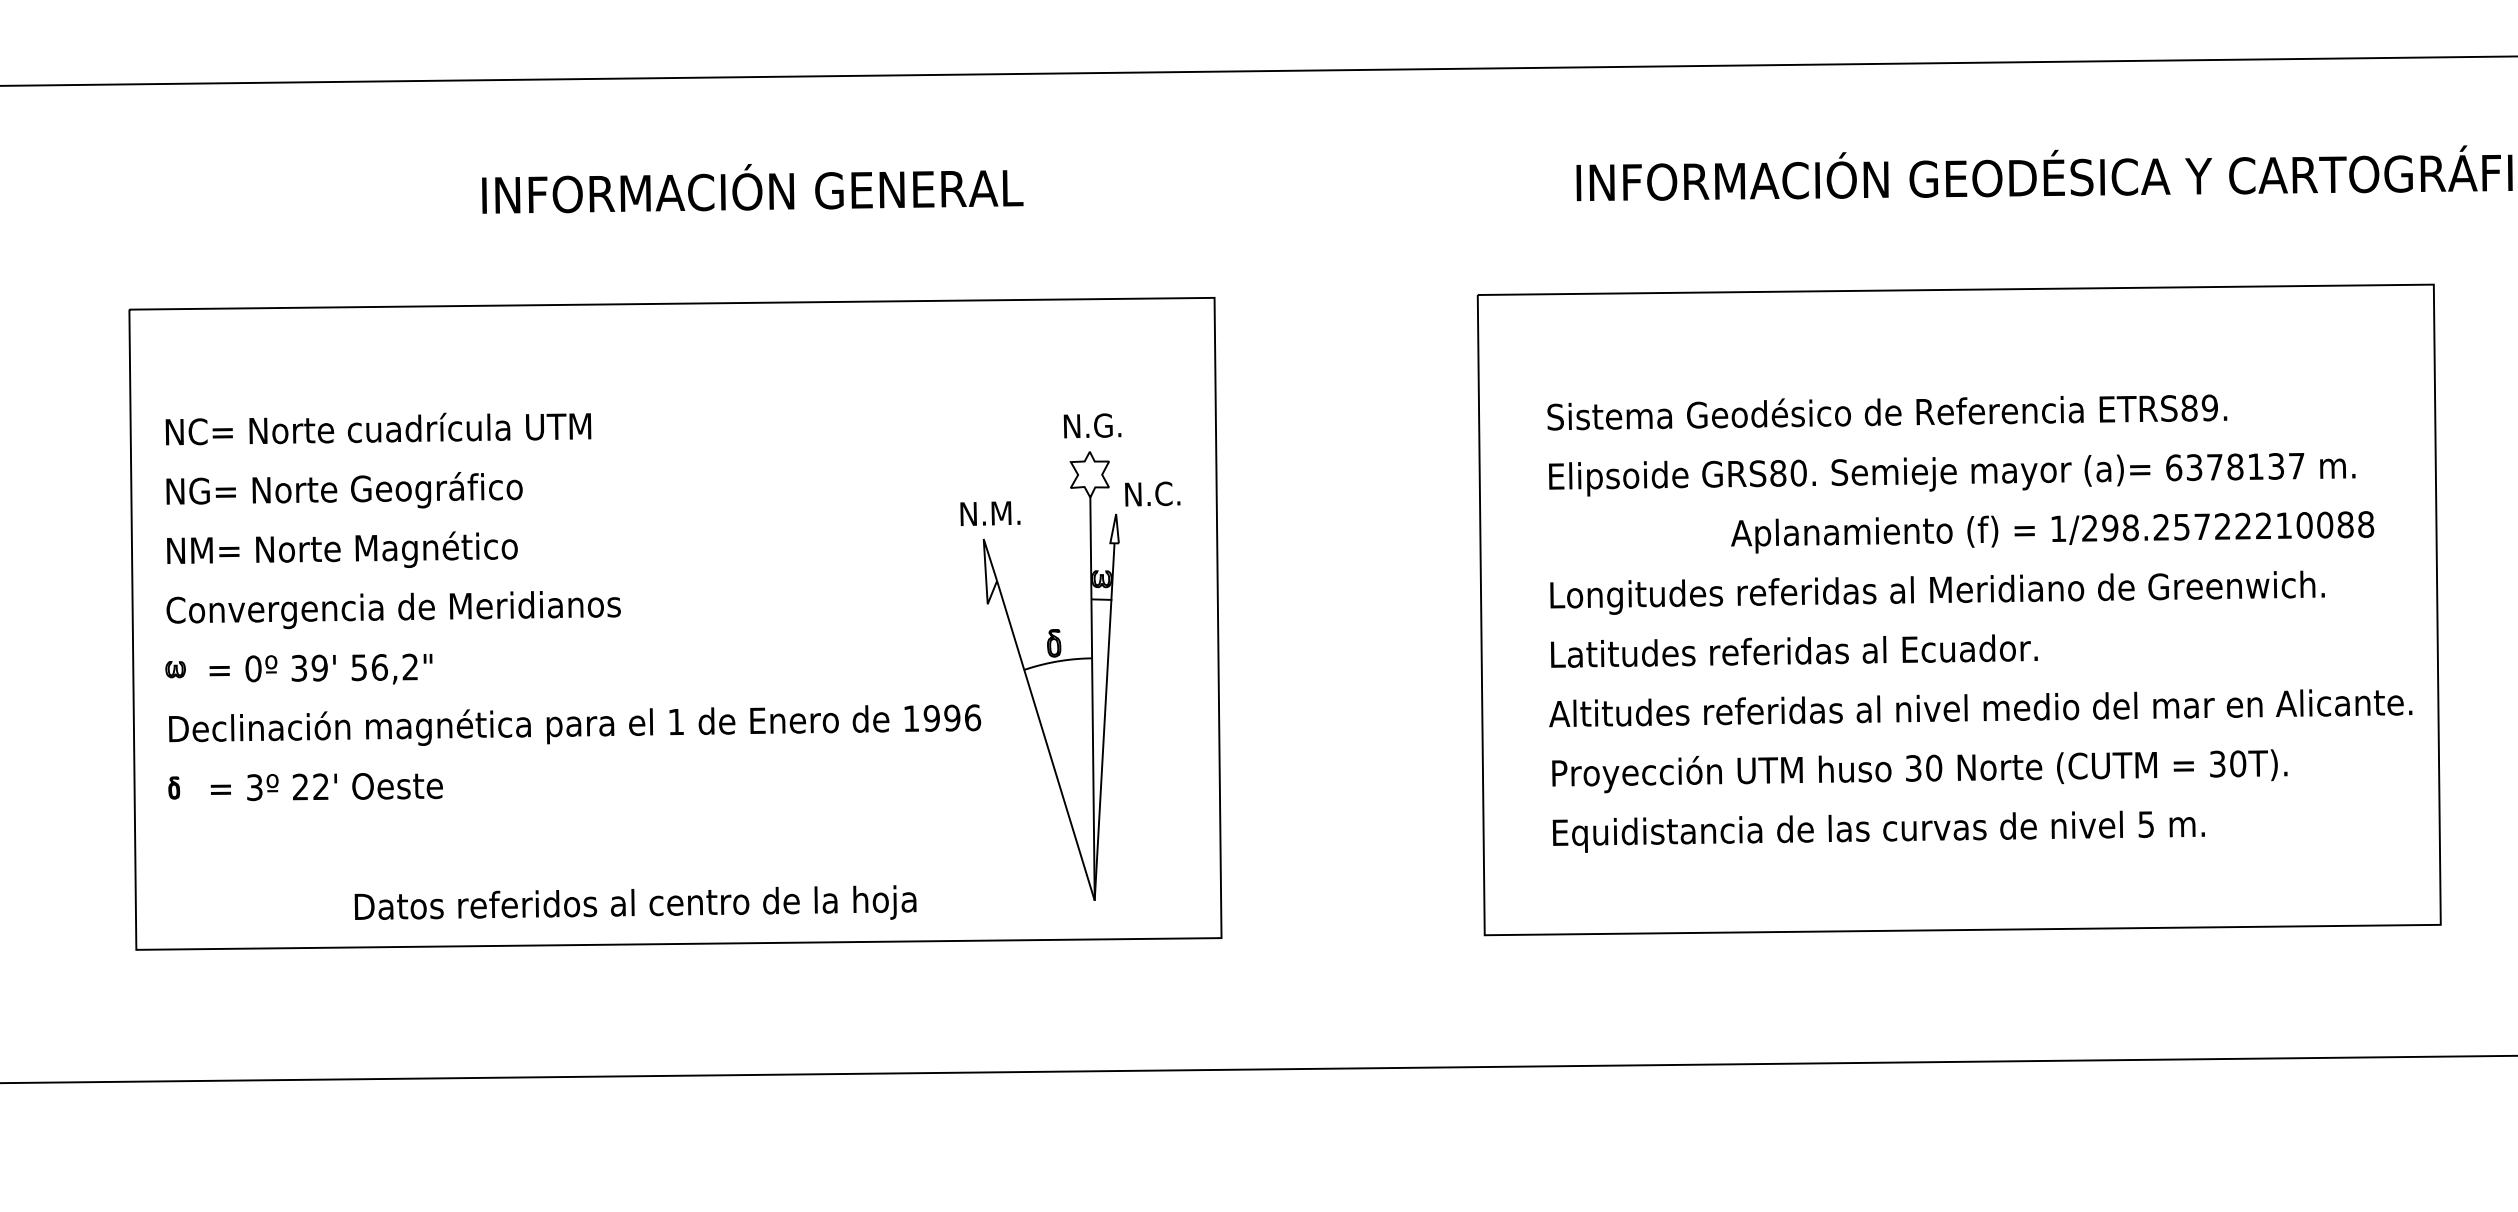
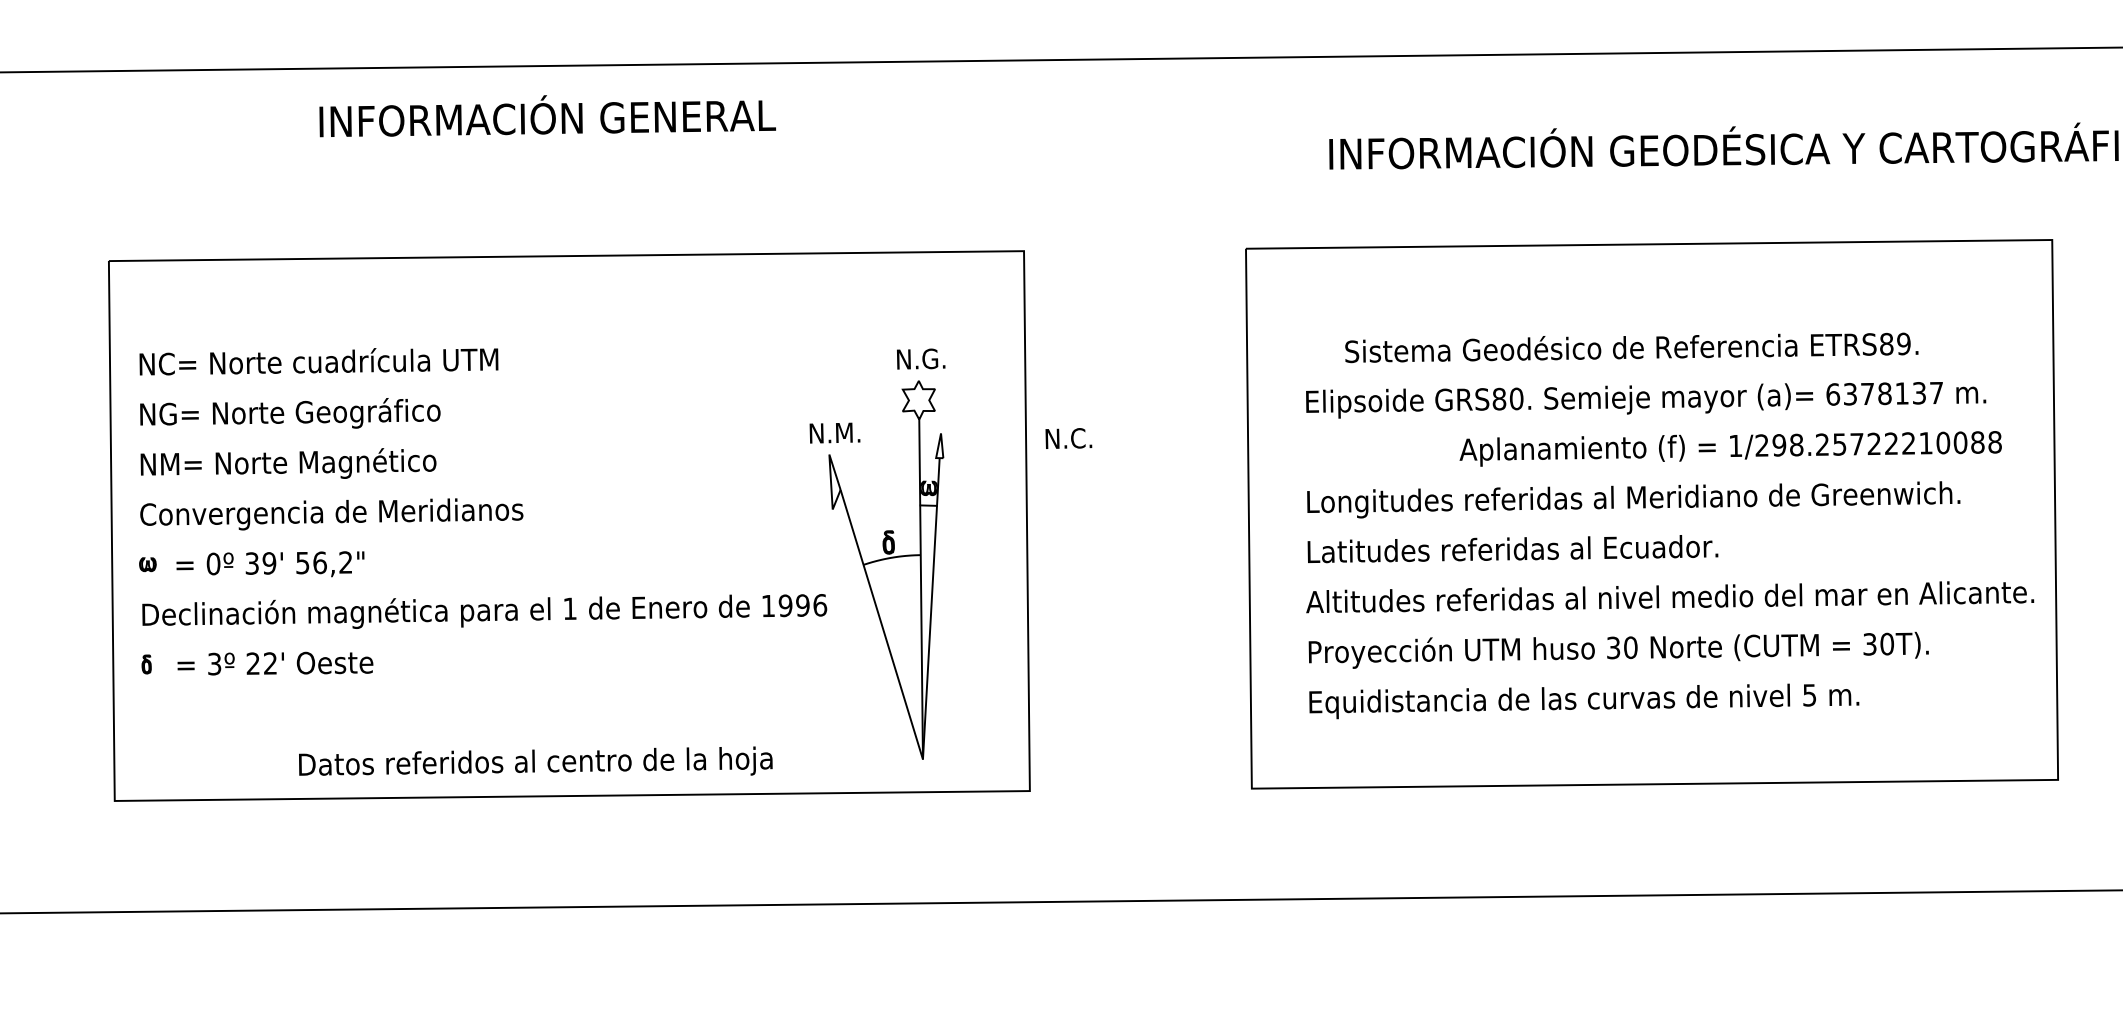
text: (752, 188) -> (547, 115), moved
text: (1887, 412) -> (1631, 347), moved
text: (1152, 493) -> (1068, 438), moved

